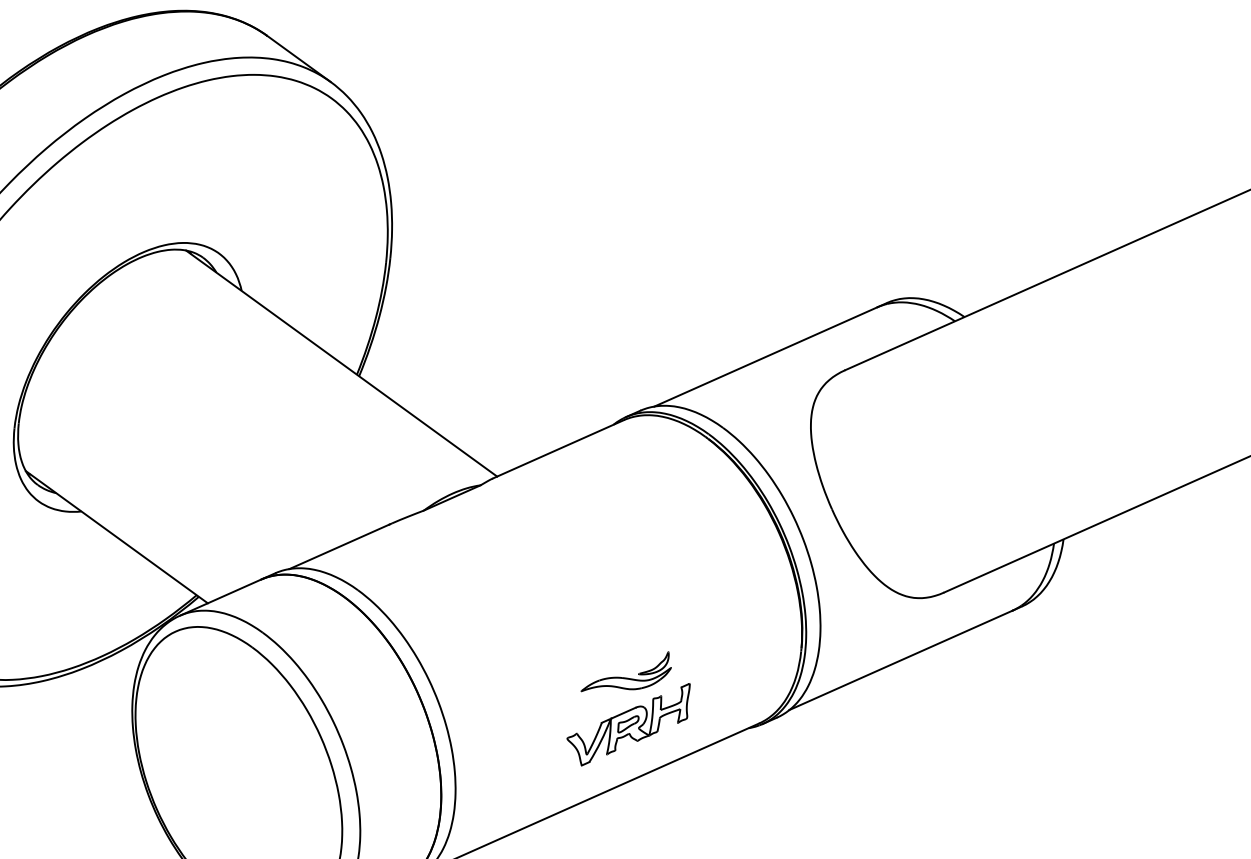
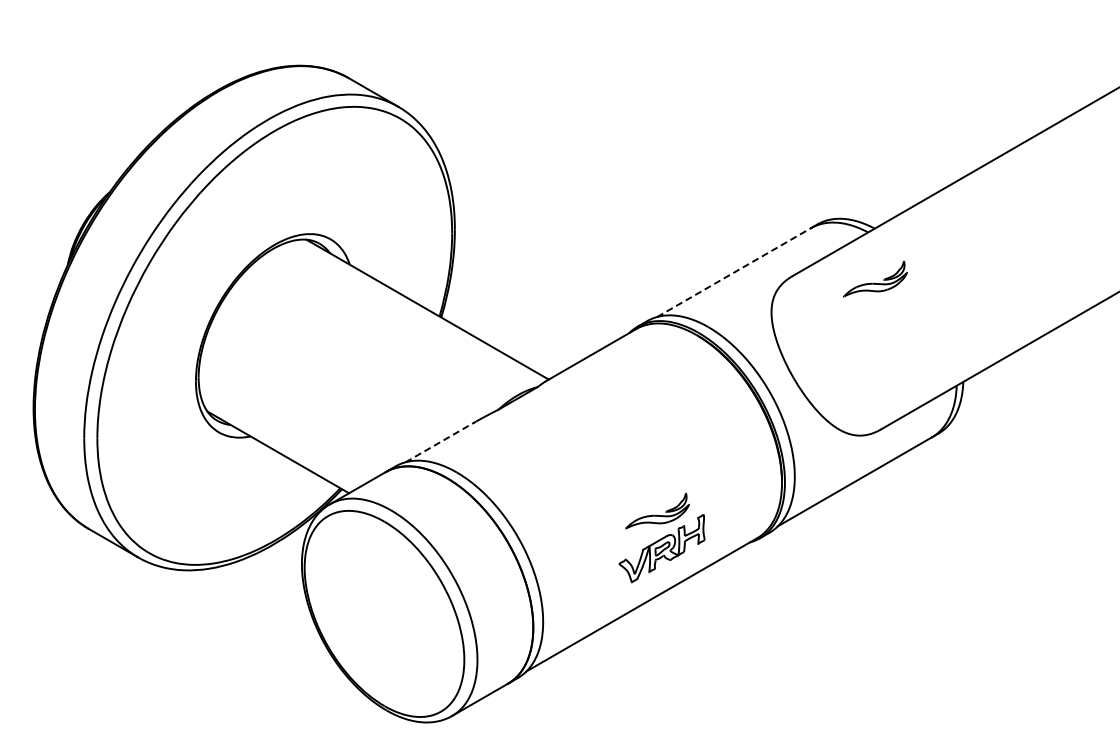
line: (766, 356) -> (734, 272), solid -> dashed
part: (958, 385) -> (875, 278), added
line: (340, 547) -> (440, 442), solid -> dashed

